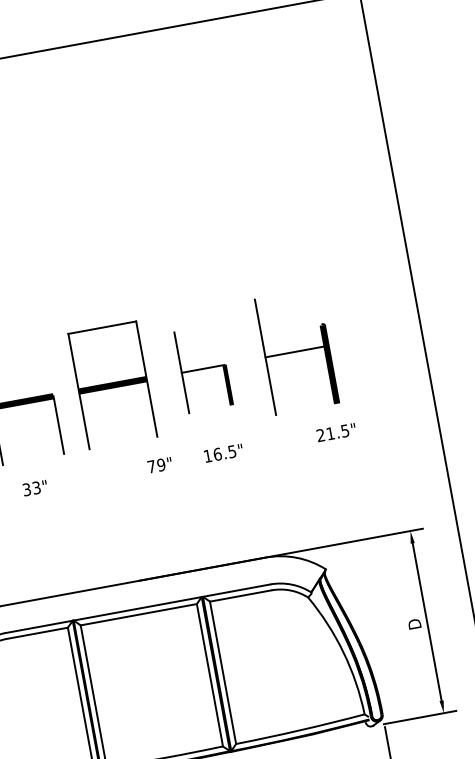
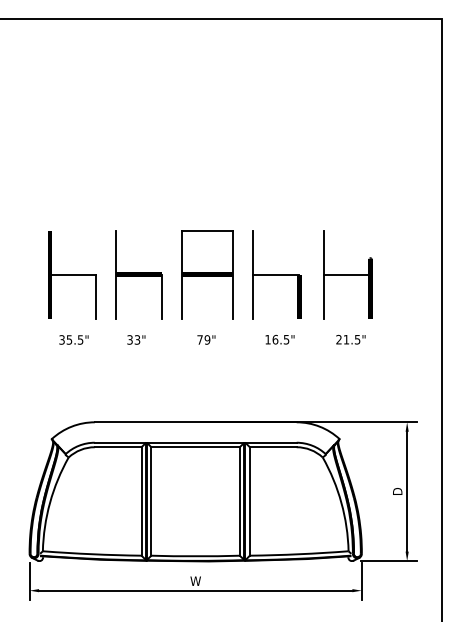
part: (203, 368) -> (276, 274), size x1.43
text: (335, 432) -> (350, 339), moved
text: (159, 464) -> (206, 339), moved

